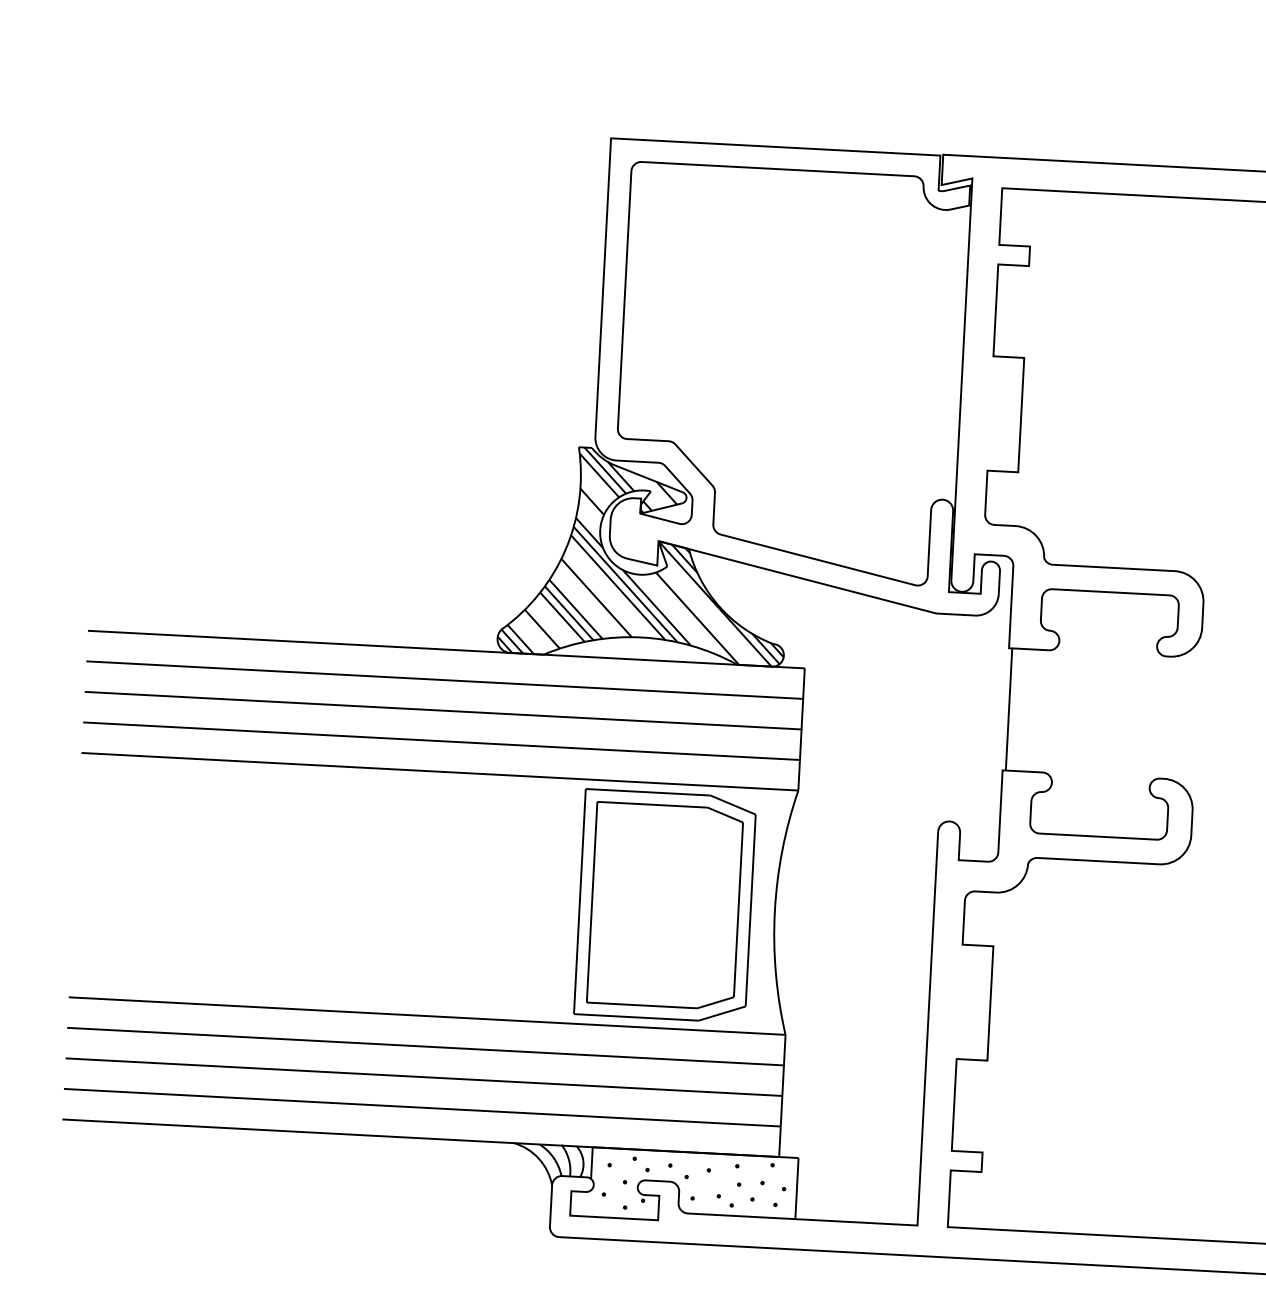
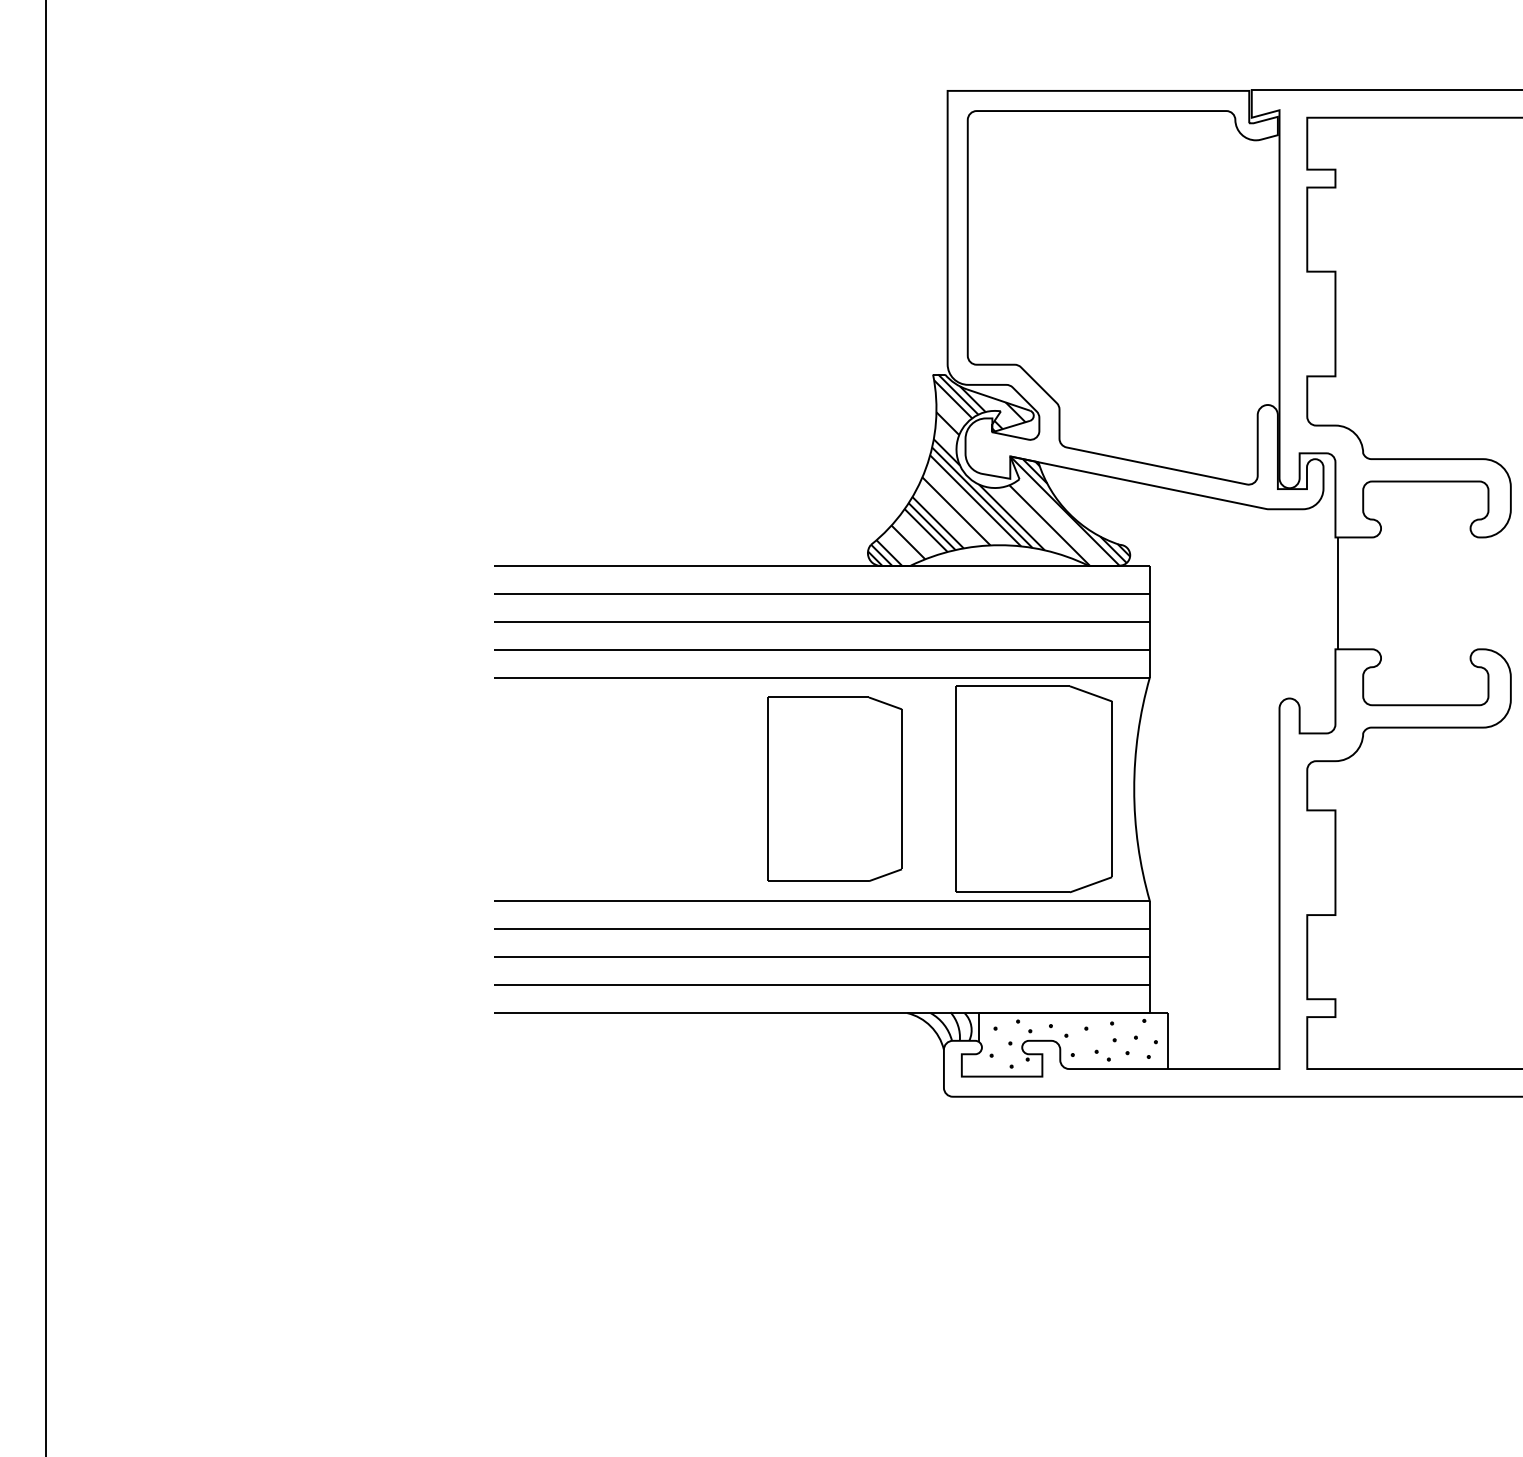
part: (664, 905) -> (834, 788), moved

